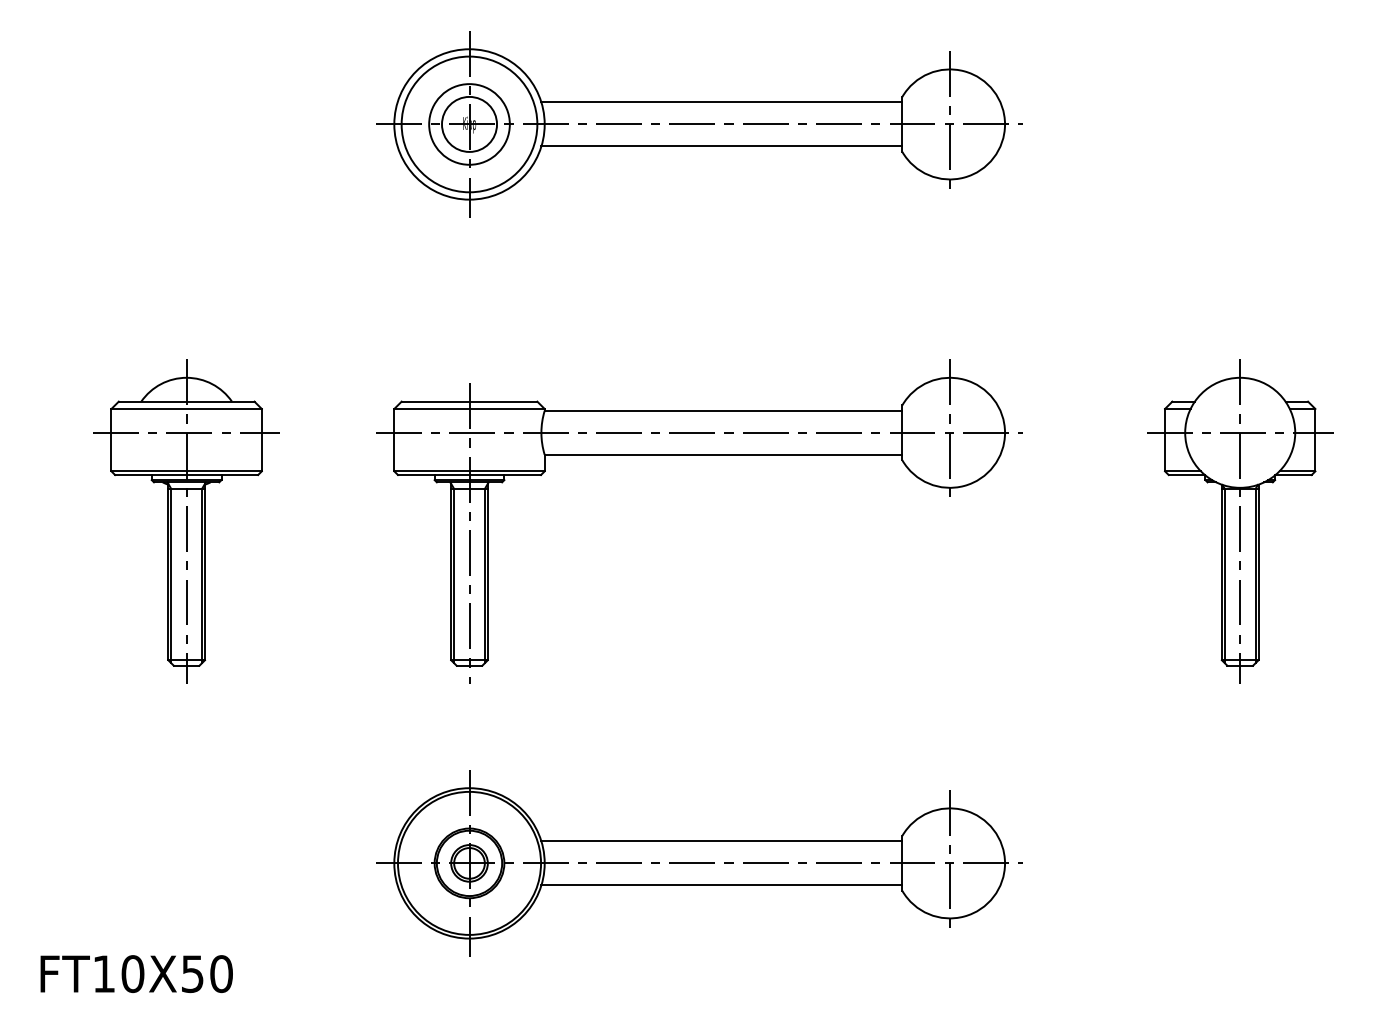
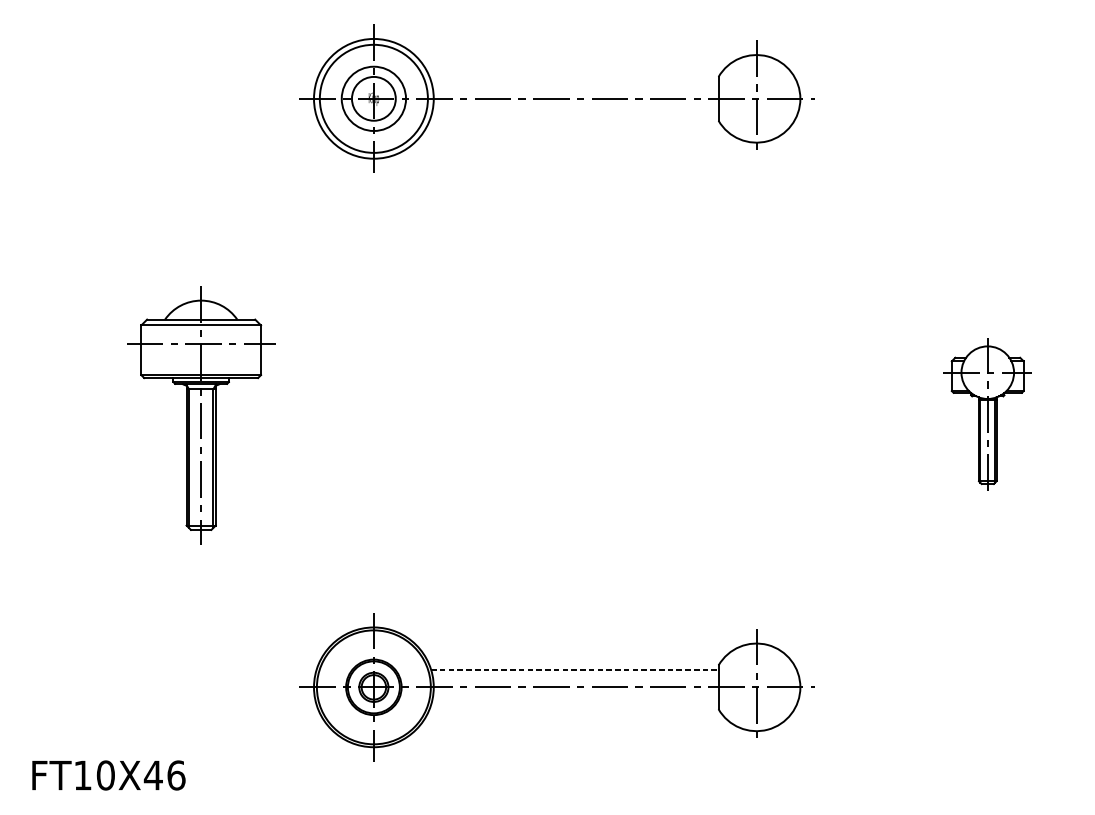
line: (721, 102) -> (574, 81), removed
line: (721, 146) -> (574, 116), removed
part: (699, 455) -> (557, 362), removed
part: (186, 521) -> (201, 415), moved
part: (1240, 521) -> (987, 415), size x0.6
line: (722, 841) -> (575, 669), solid -> dashed
line: (721, 885) -> (574, 704), removed
text: (206, 974) -> (164, 775), FT10X50 -> FT10X46

